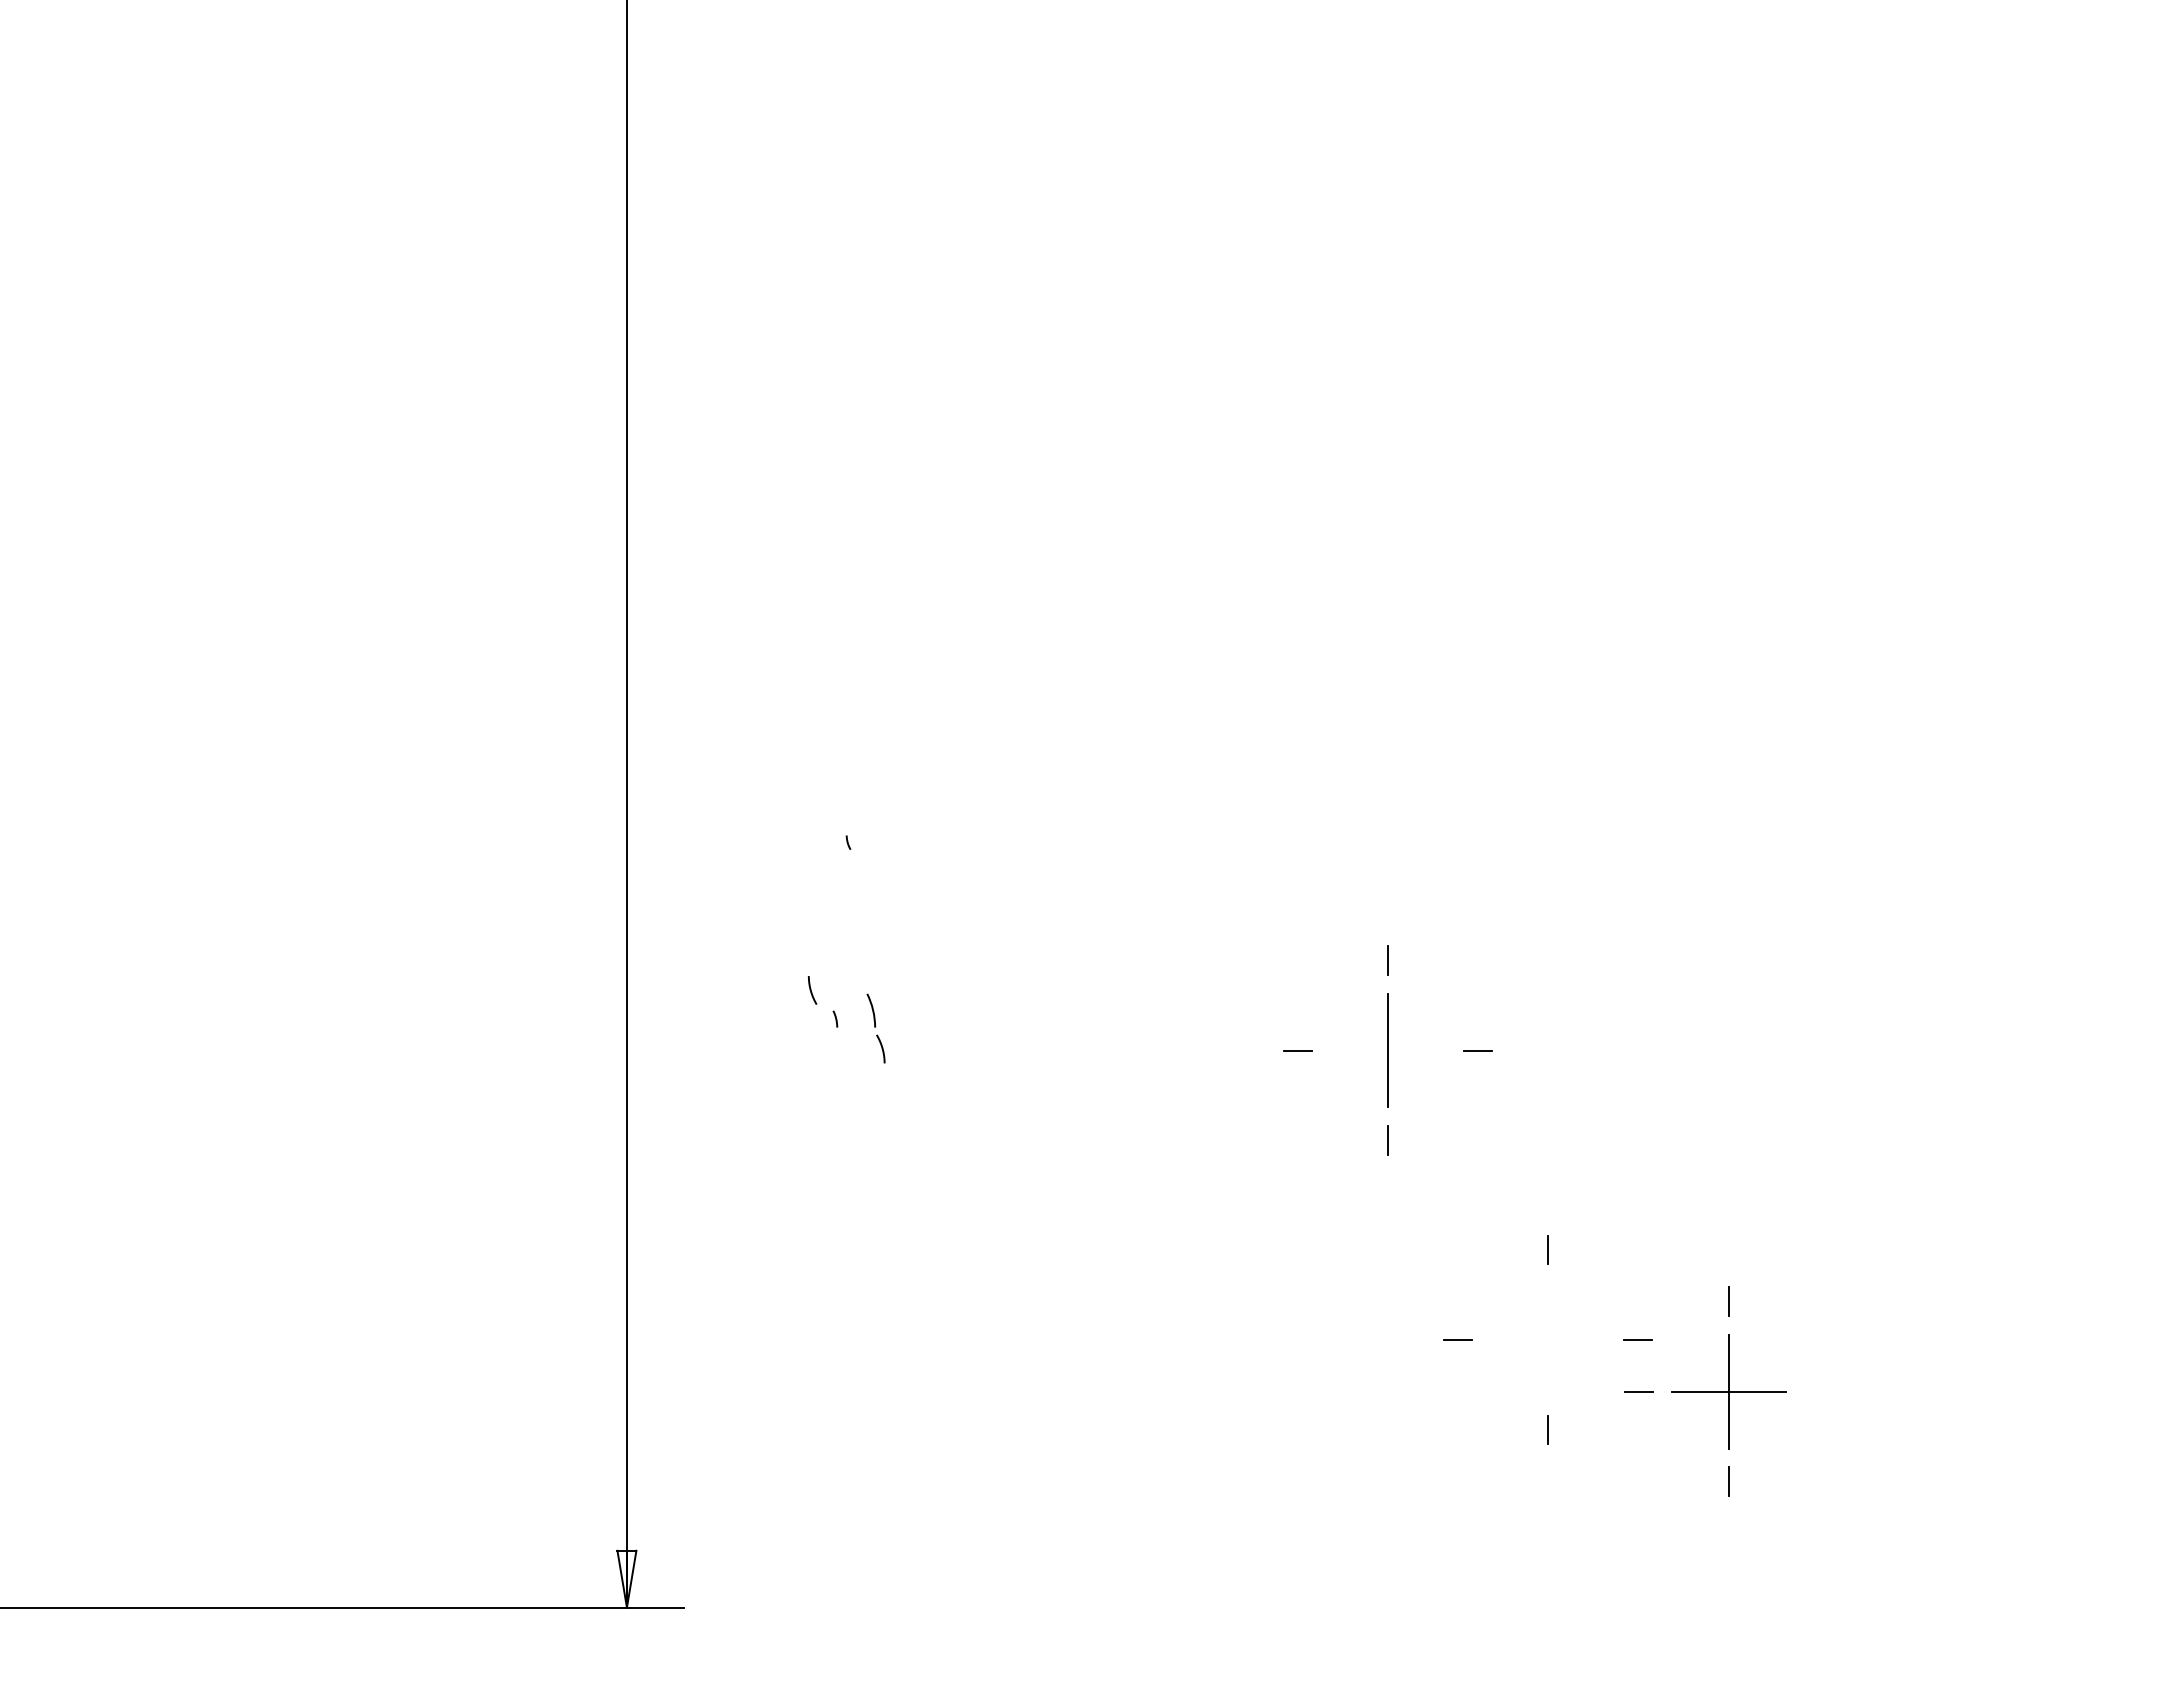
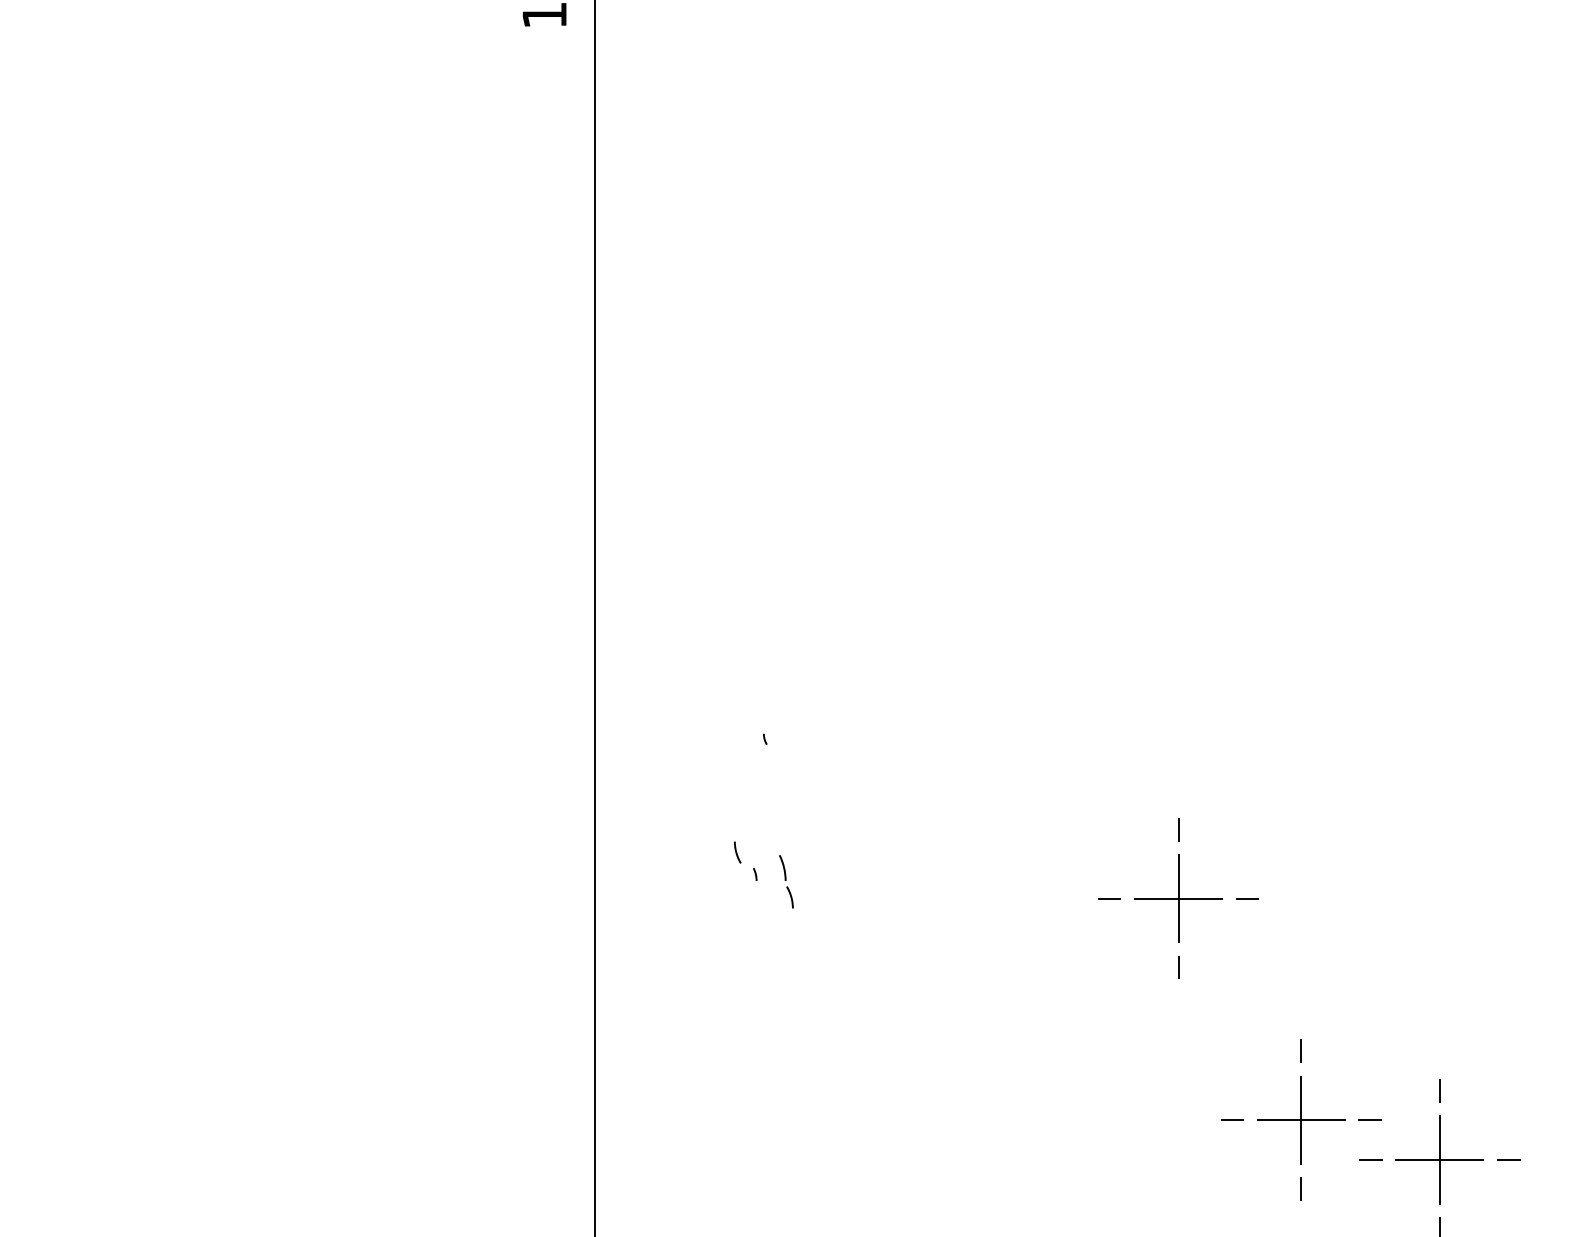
line: (1387, 1050) -> (1178, 898), added
part: (1547, 1339) -> (1300, 1120), added
line: (1818, 1391) -> (1508, 1159), added

